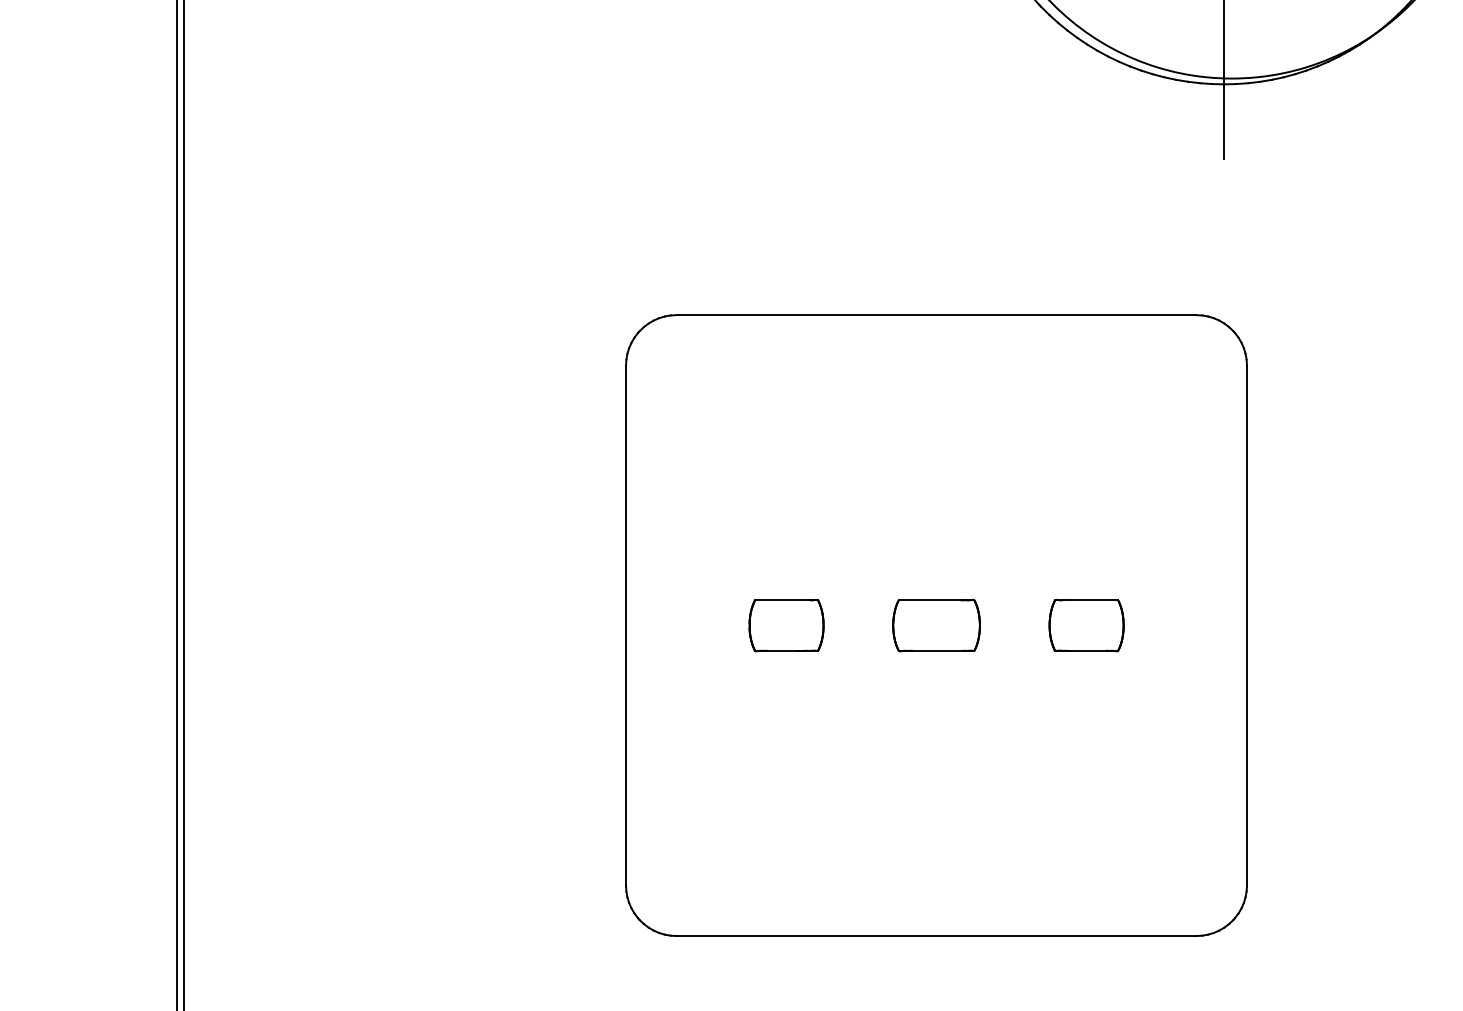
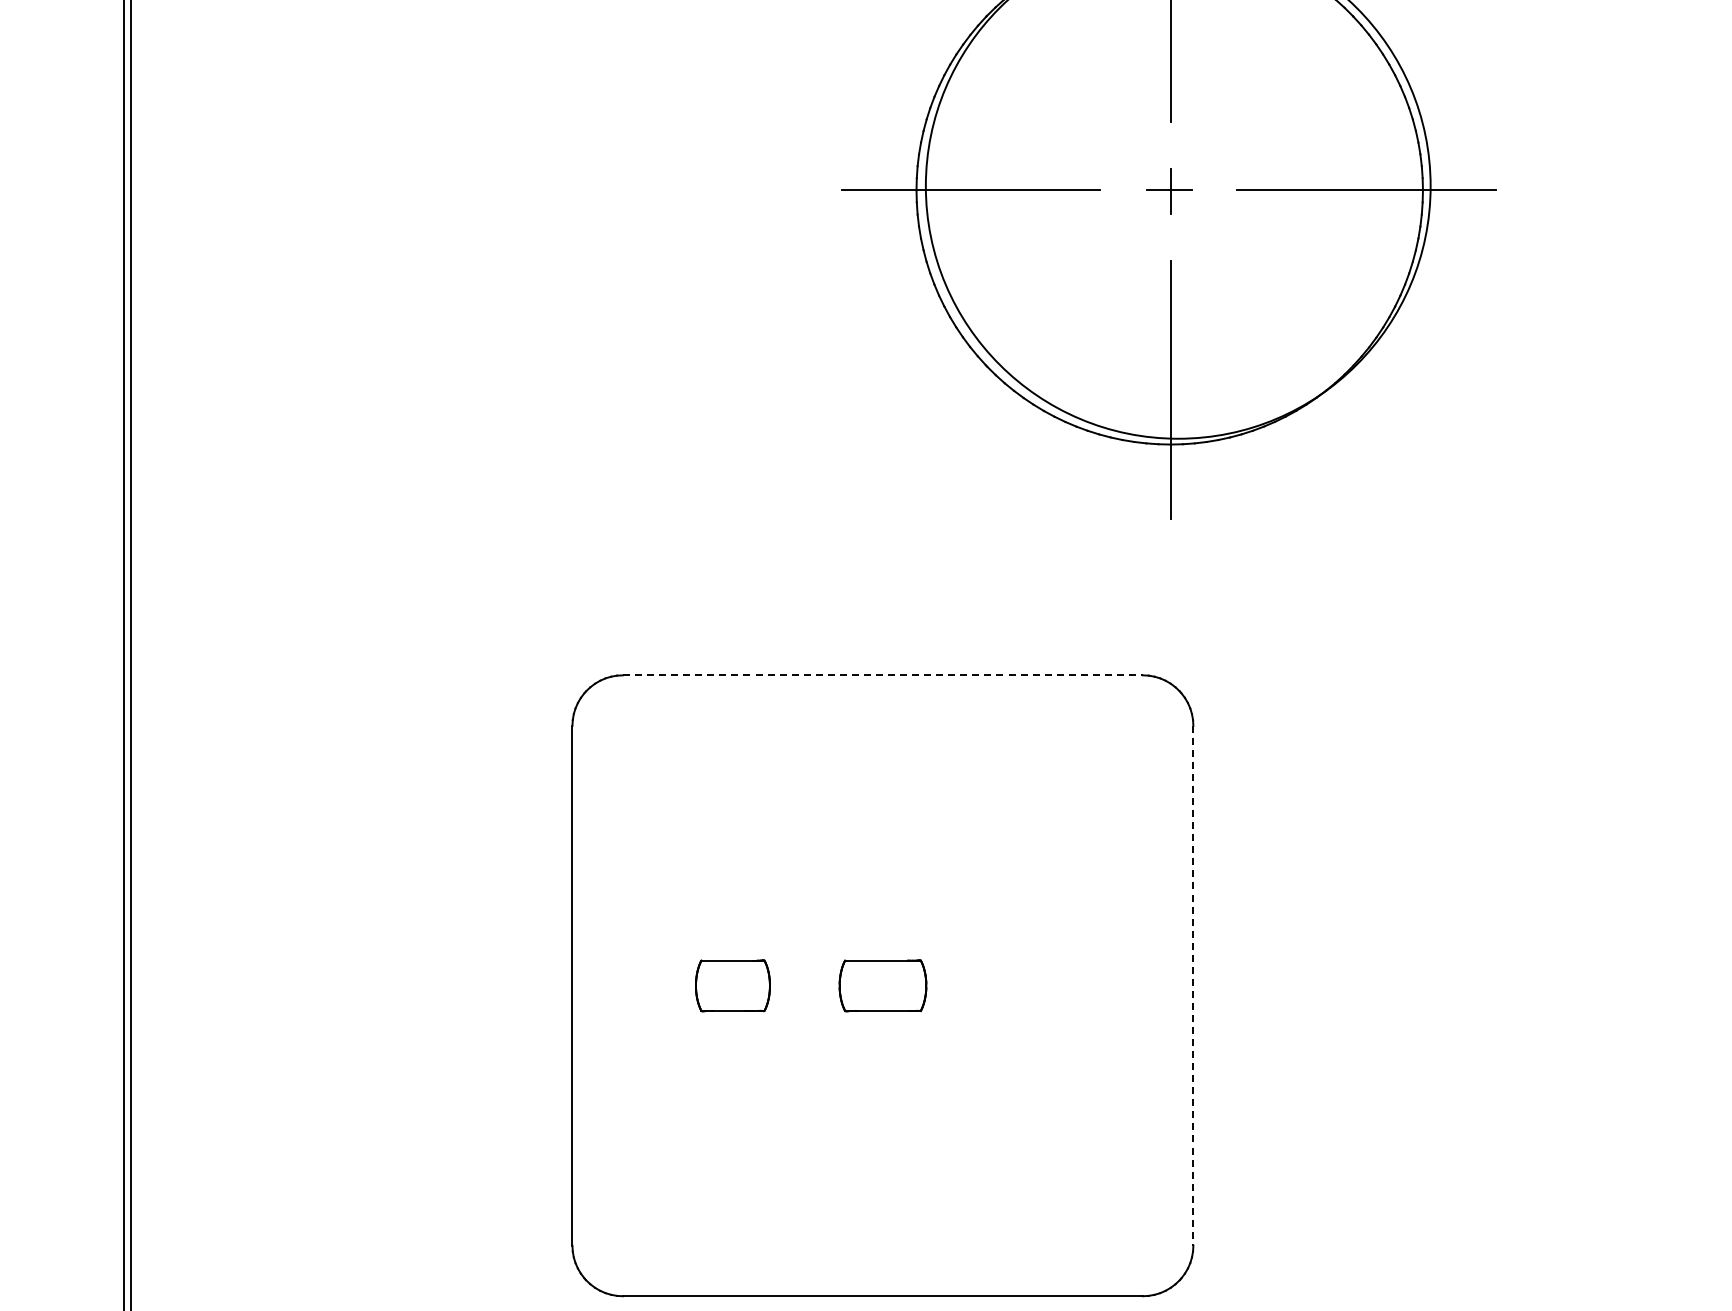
line: (936, 315) -> (882, 675), solid -> dashed
part: (1087, 625) -> (1033, 985), removed
line: (1247, 625) -> (1193, 985), solid -> dashed

